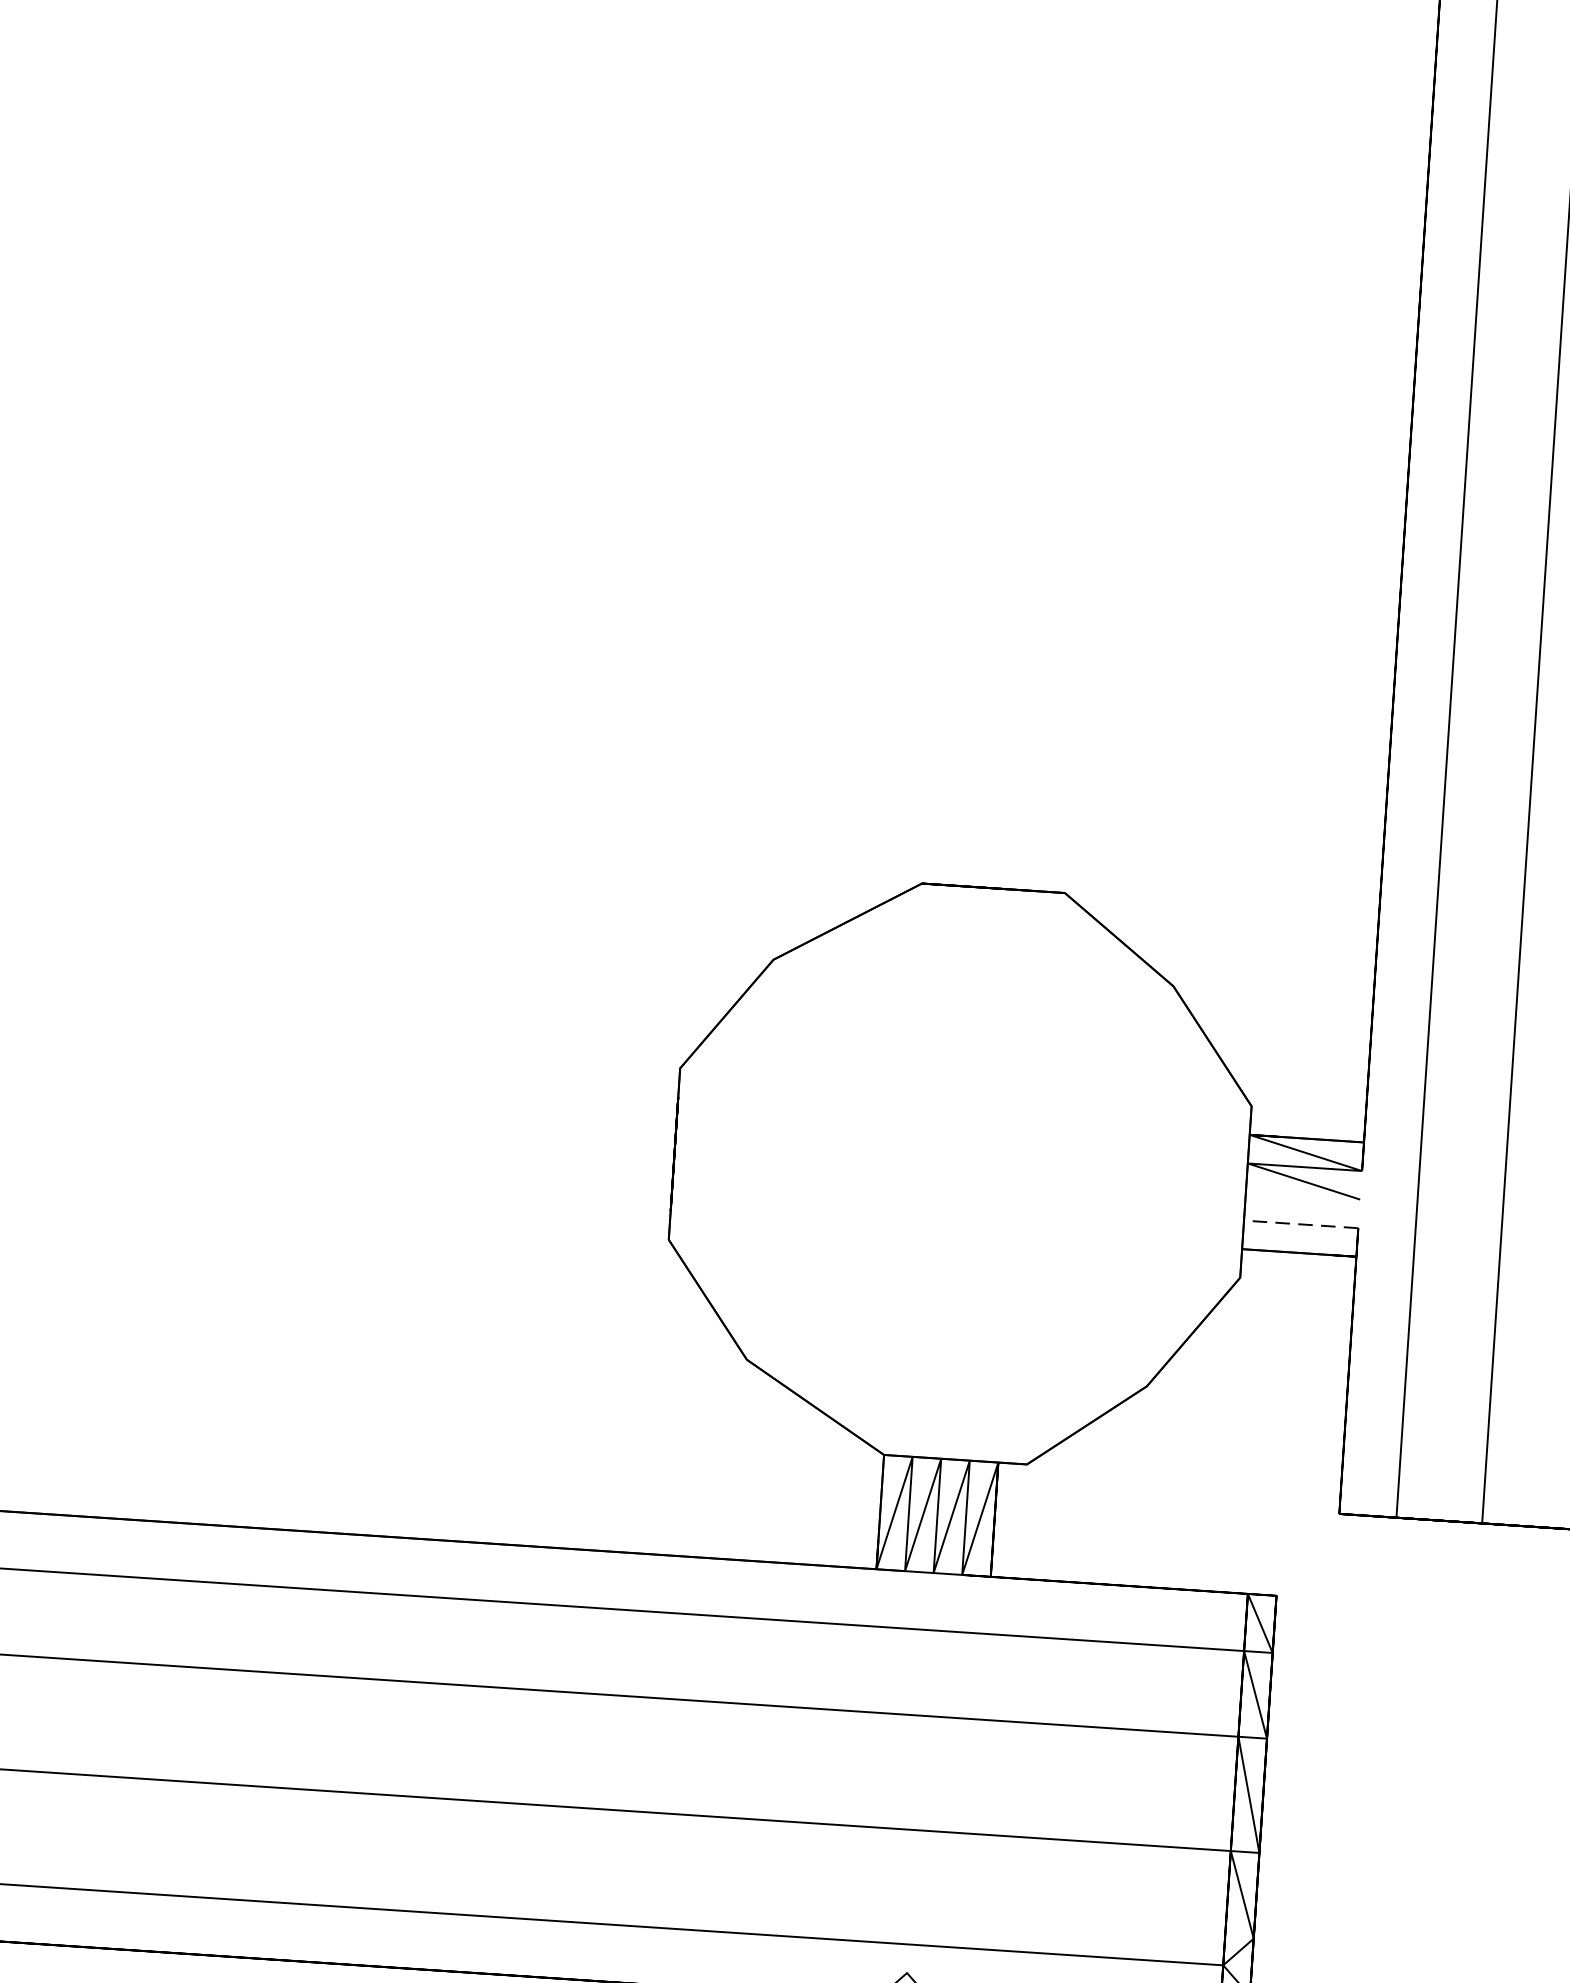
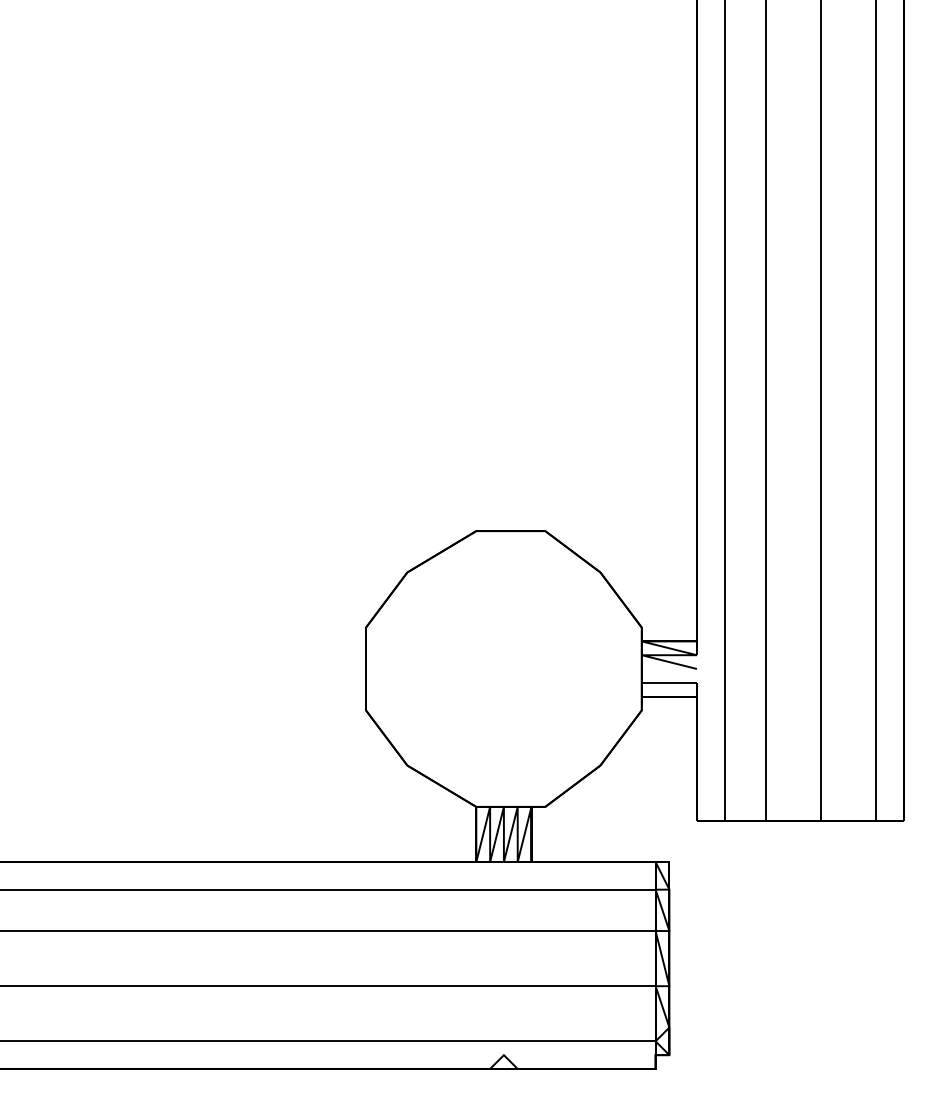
line: (1301, 1223) -> (669, 682), dashed -> solid

